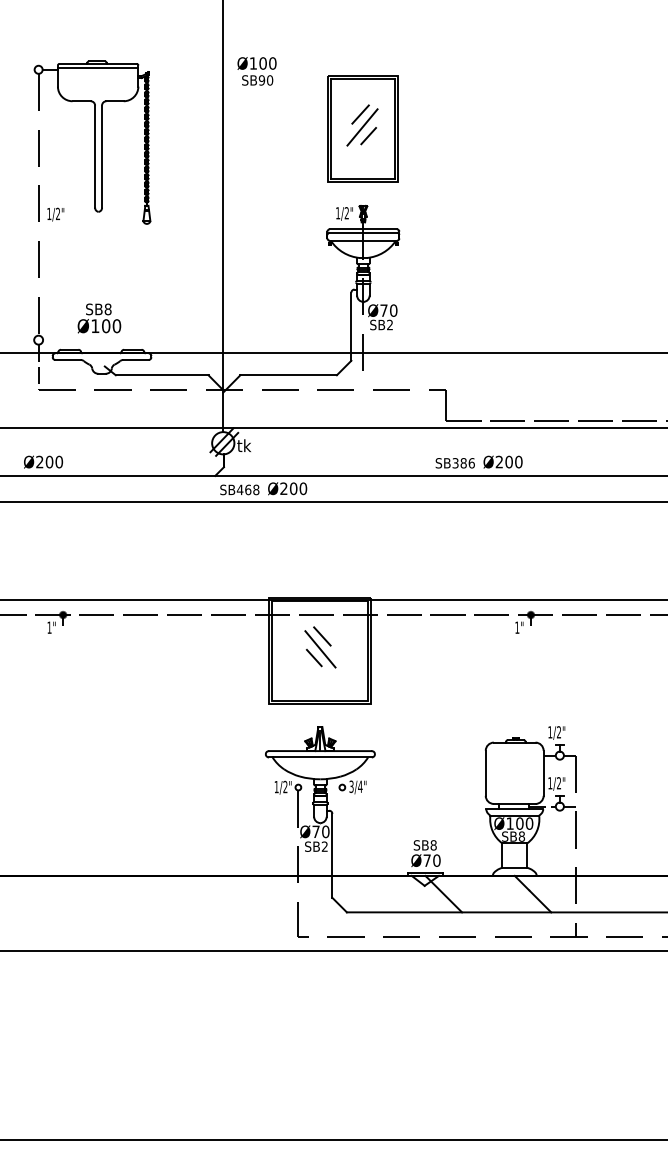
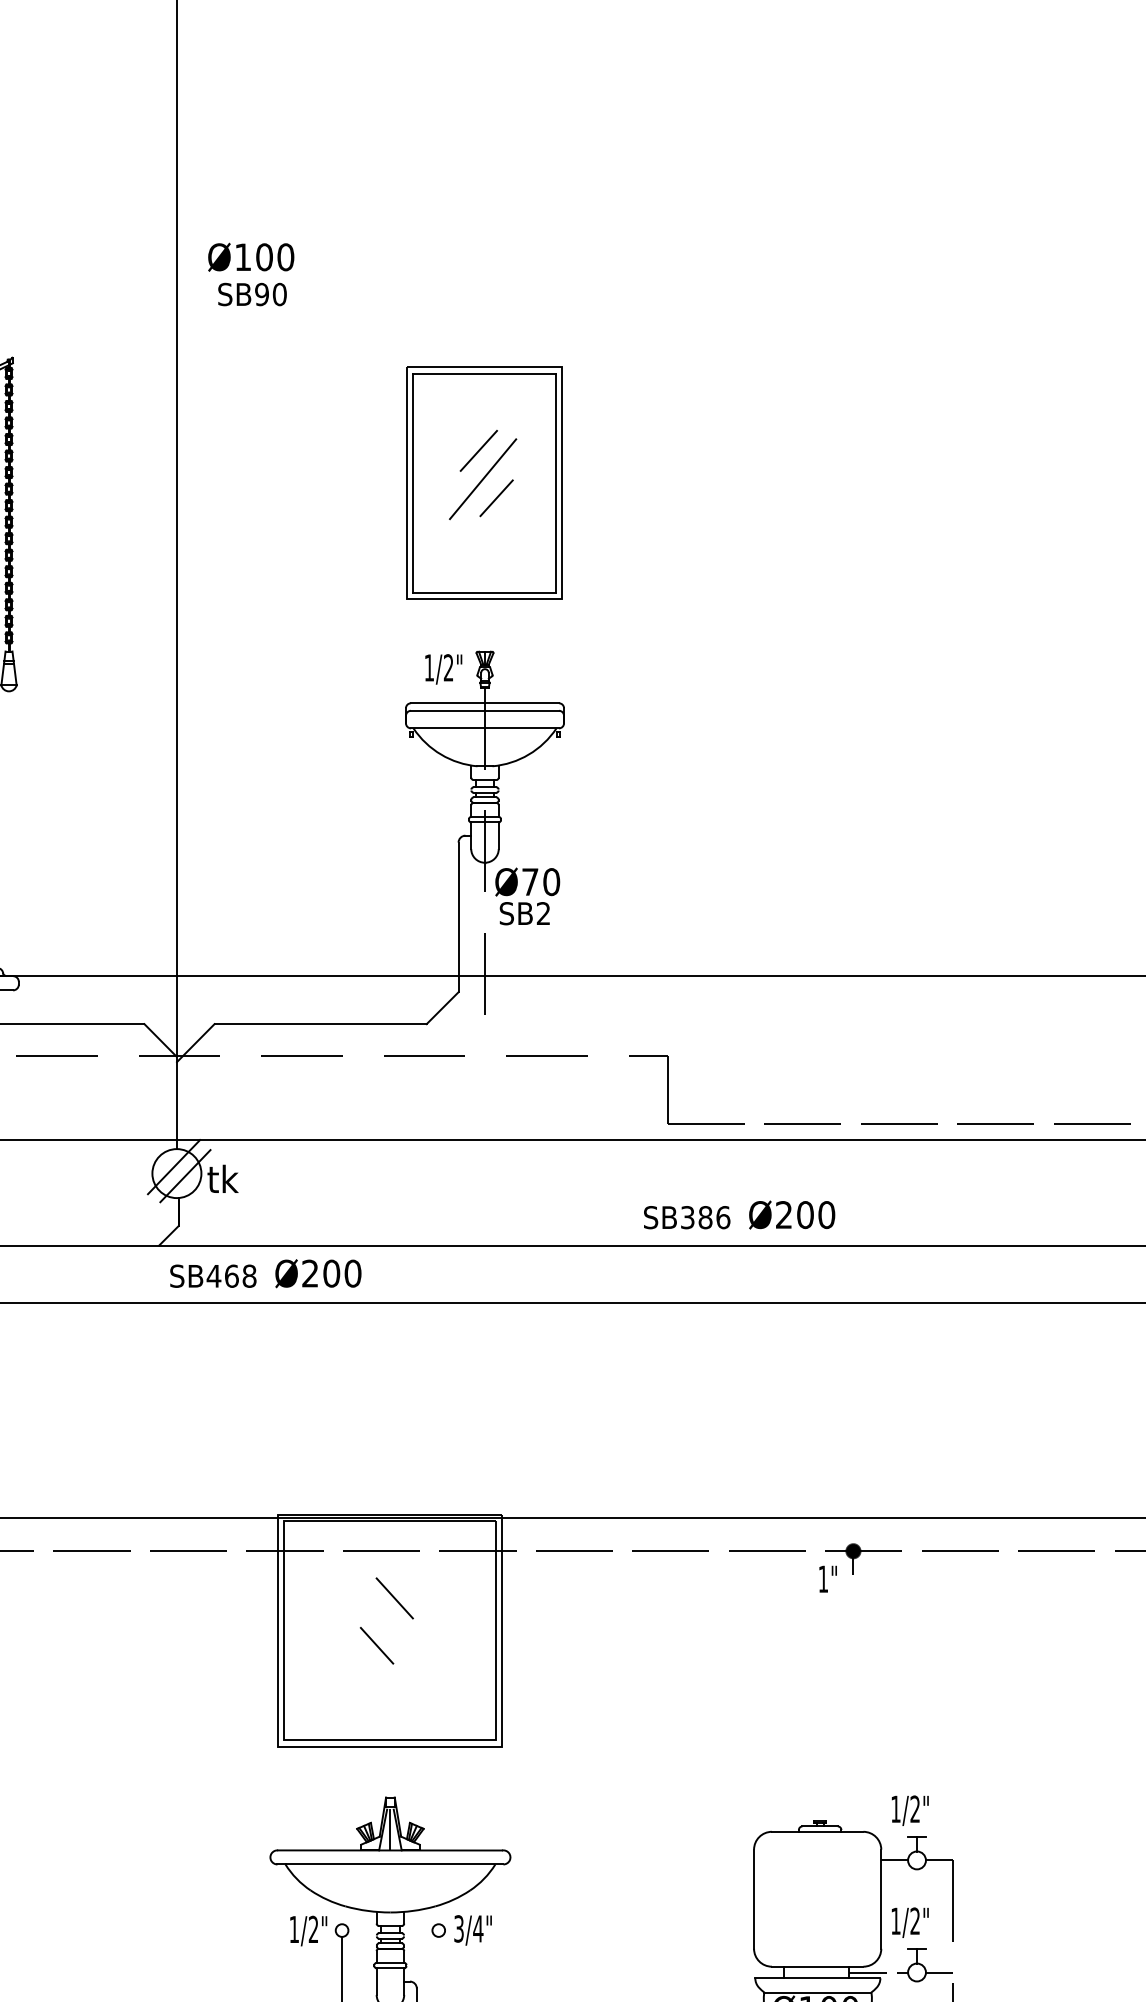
text: (256, 71) -> (249, 274), moved
line: (320, 649) -> (390, 1627), removed

